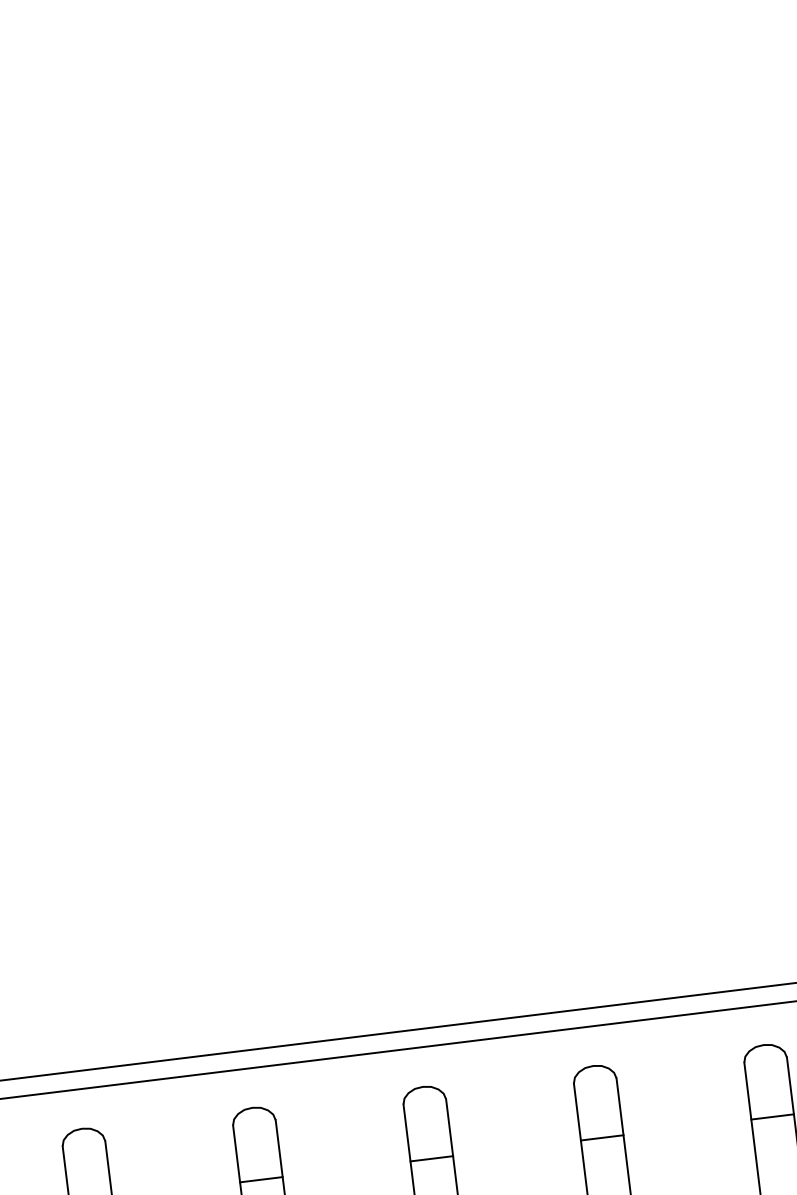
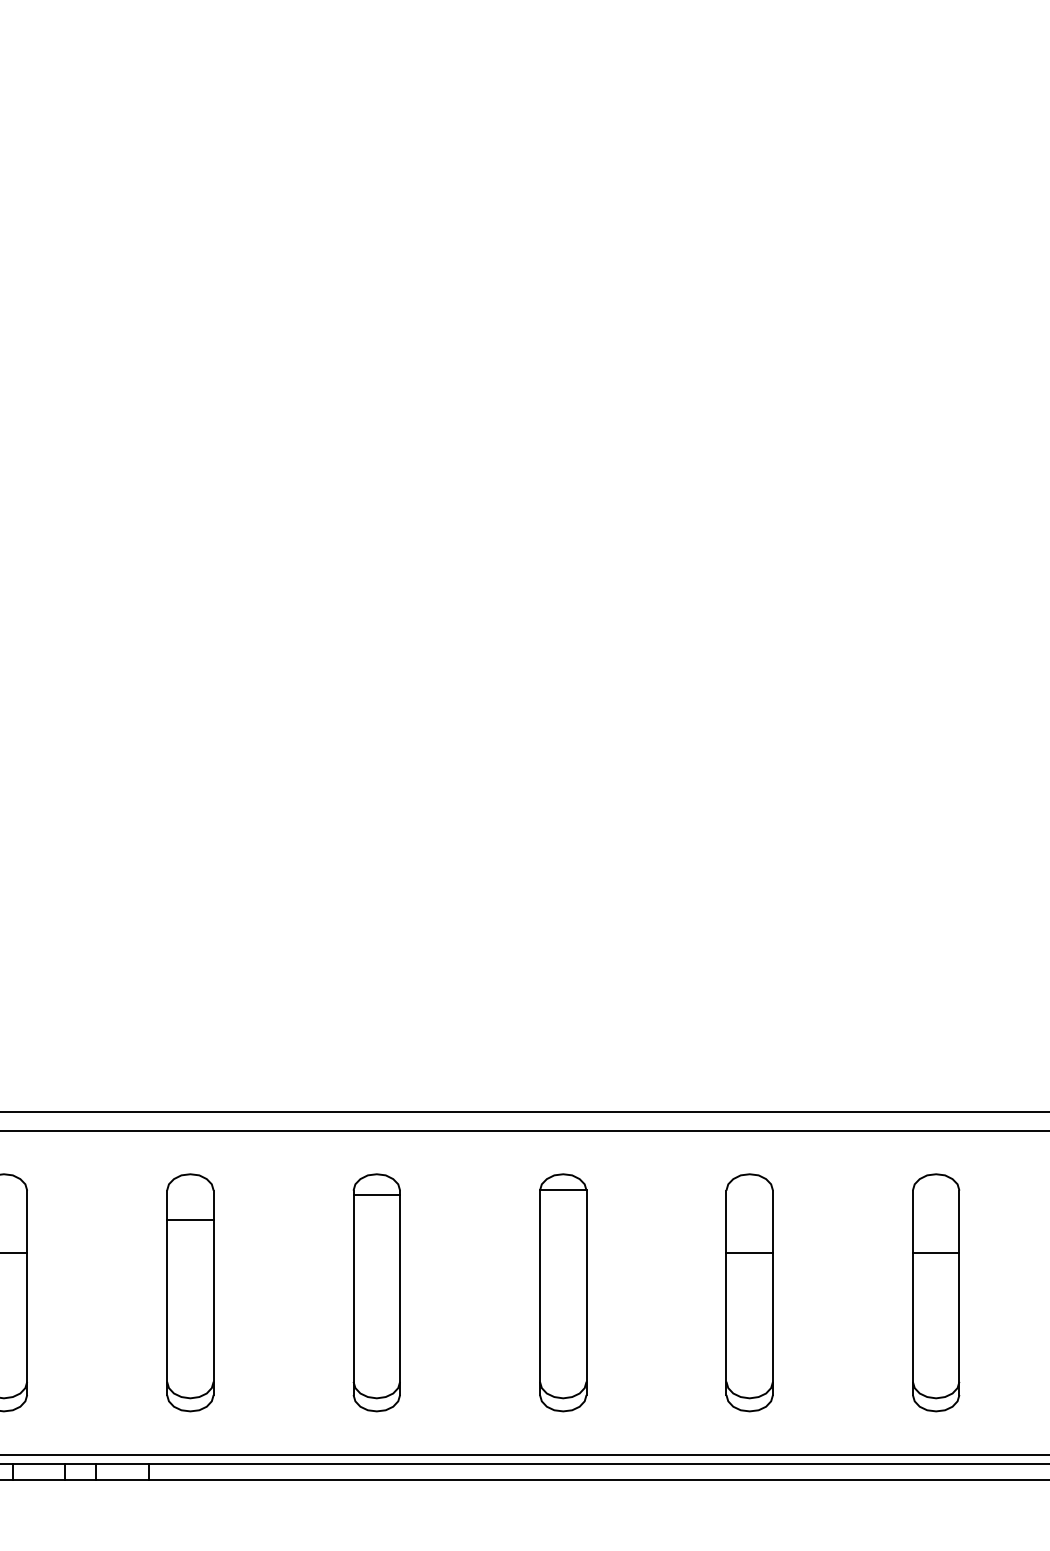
line: (601, 1137) -> (562, 1189), moved
line: (431, 1158) -> (376, 1194), moved
line: (261, 1179) -> (190, 1219), moved

